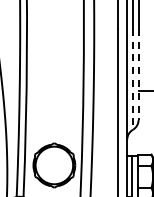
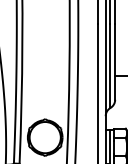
line: (138, 74) -> (115, 62), dashed -> solid
line: (132, 79) -> (110, 66), dashed -> solid

